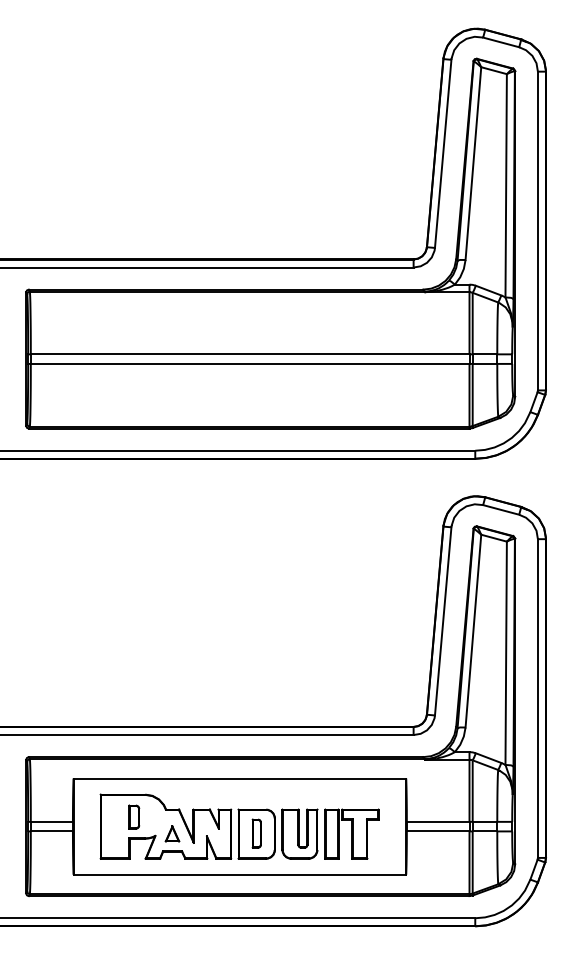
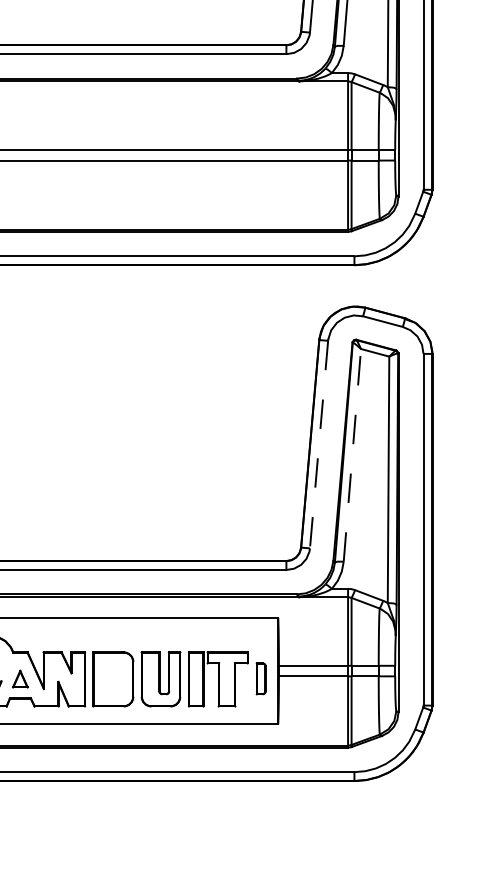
line: (443, 621) -> (319, 444), solid -> dashed
line: (473, 631) -> (352, 455), solid -> dashed
part: (256, 833) -> (260, 678), moved

